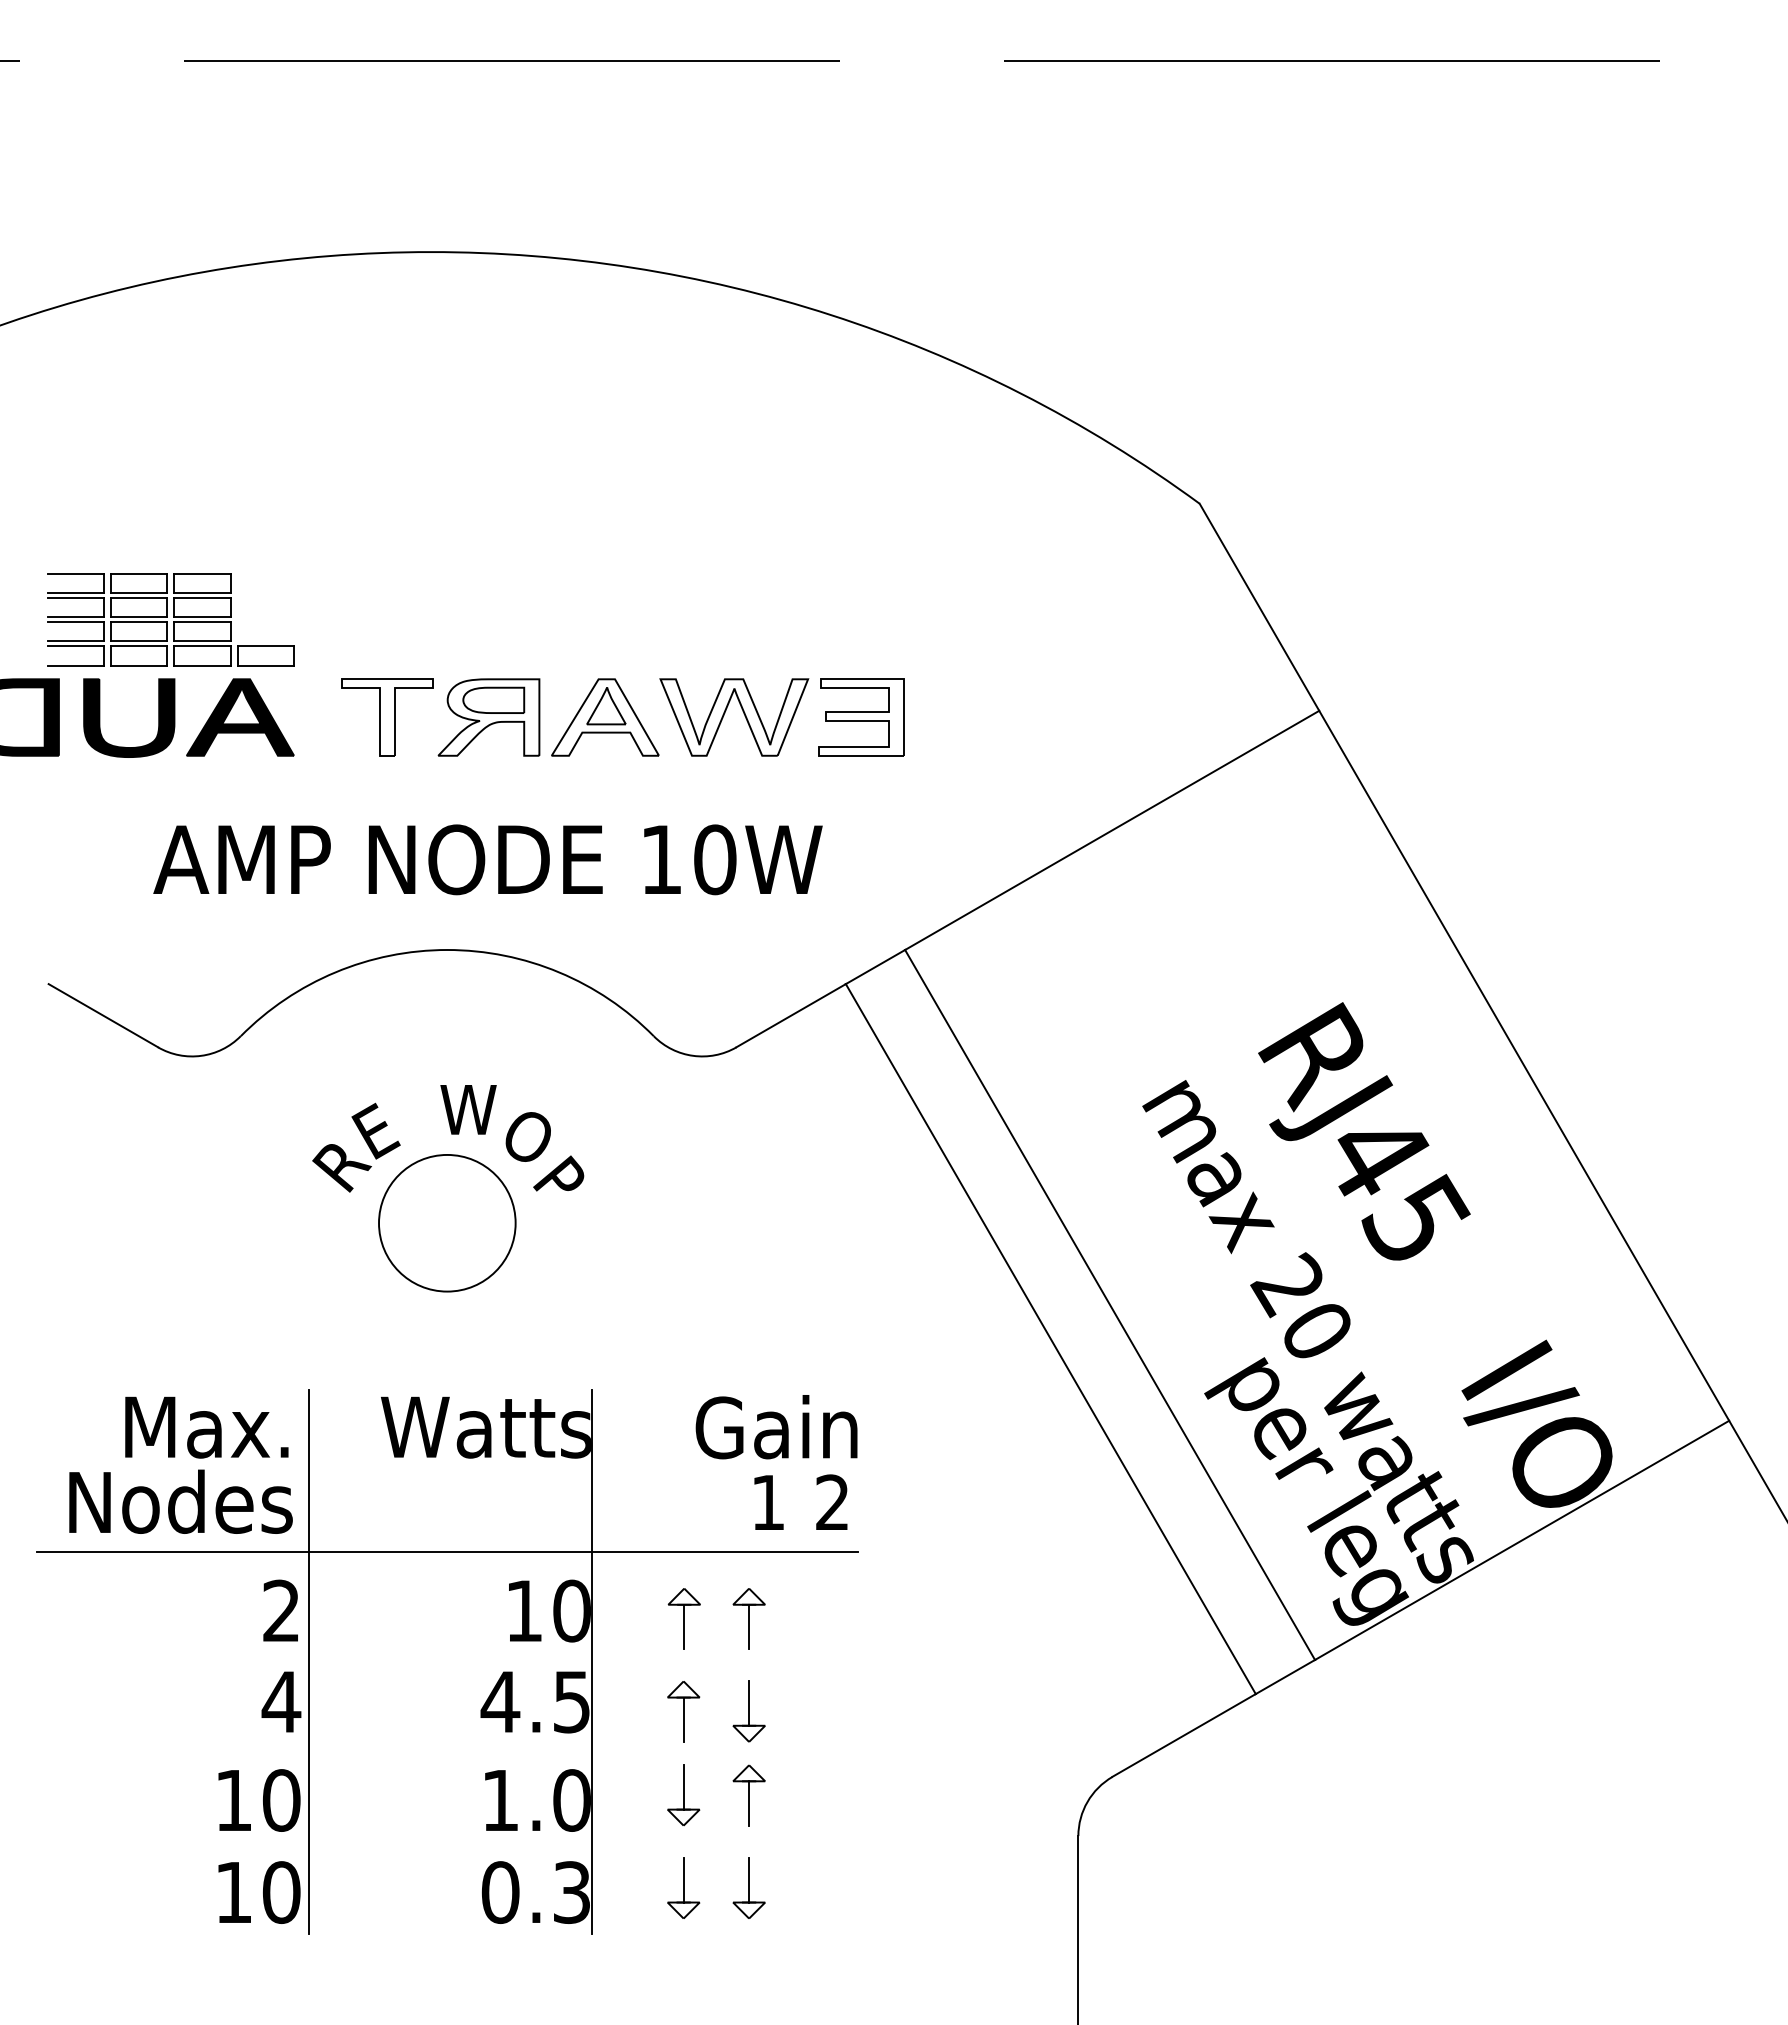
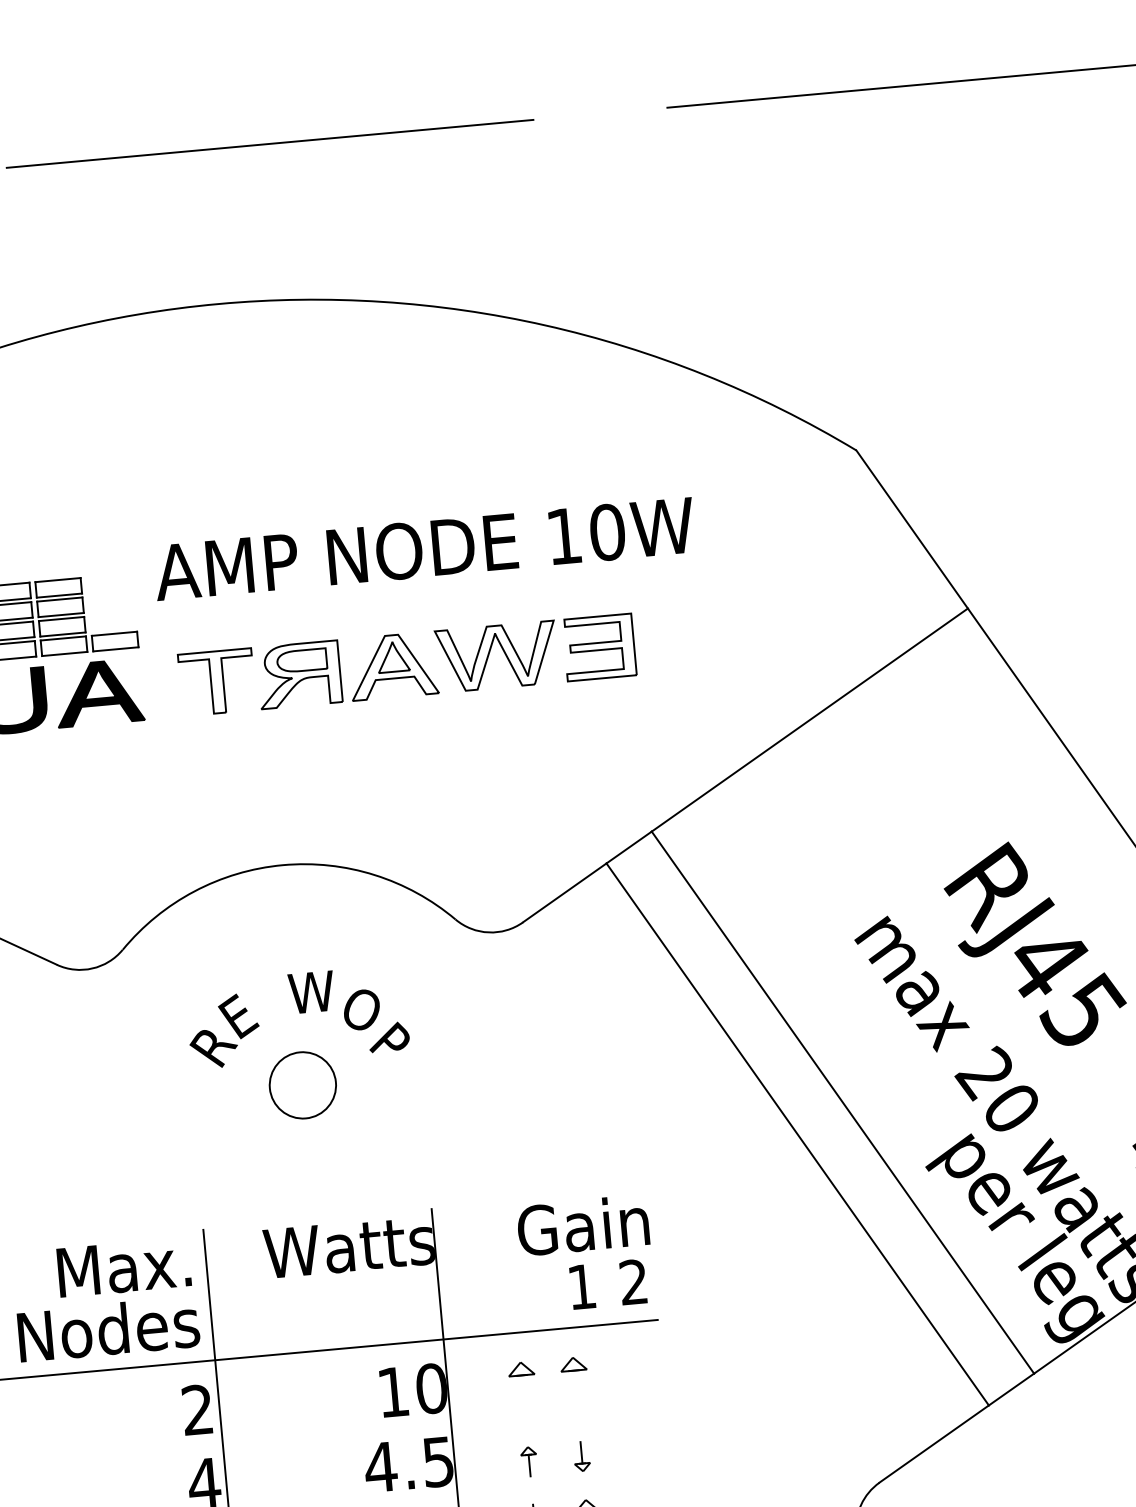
text: (487, 859) -> (424, 548), moved
circle: (447, 1222) -> (303, 1084), size x0.6
line: (684, 1626) -> (523, 1392), removed
line: (749, 1626) -> (575, 1388), removed
part: (683, 1711) -> (529, 1461), size x0.6
part: (748, 1711) -> (581, 1456), size x0.6

